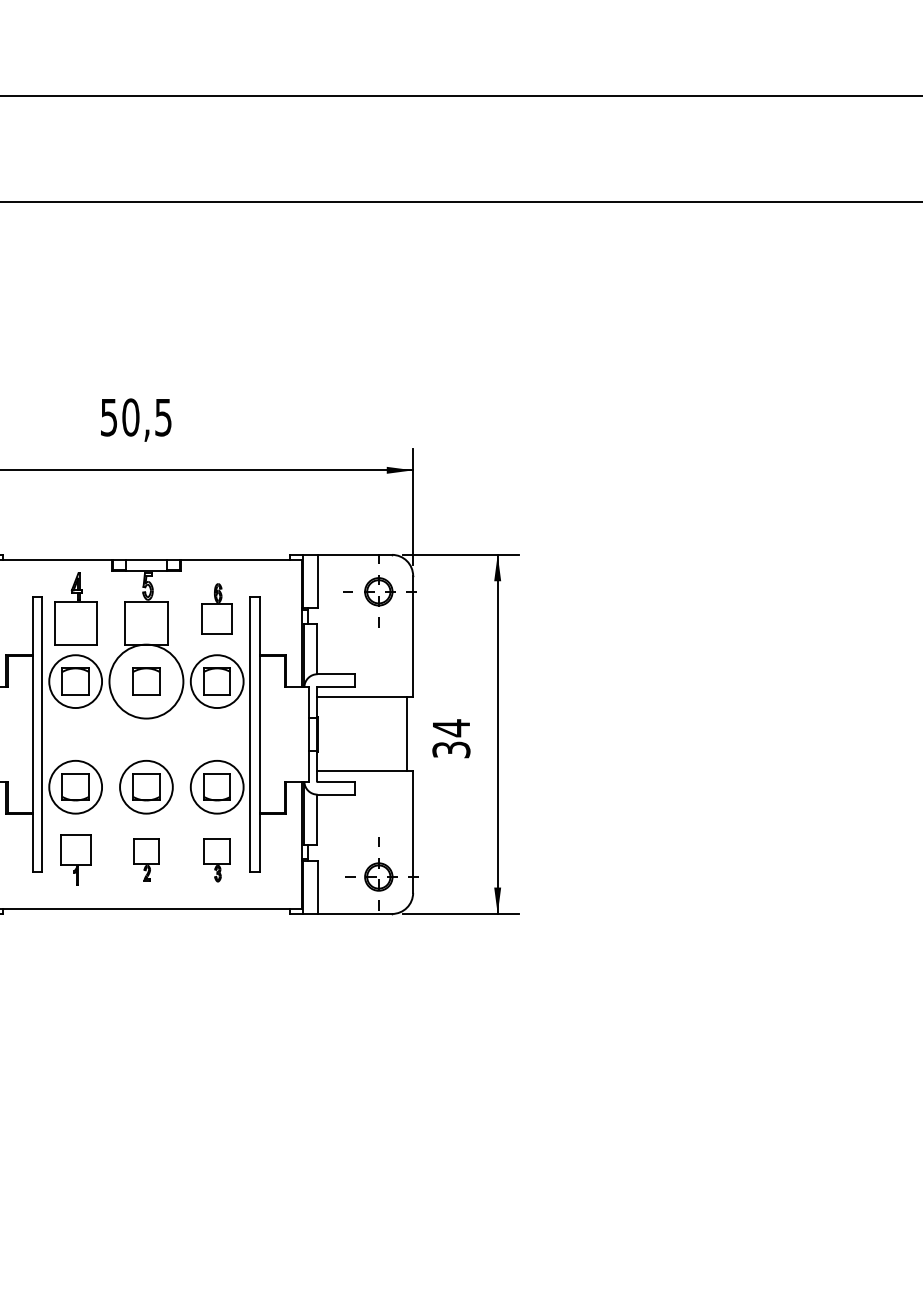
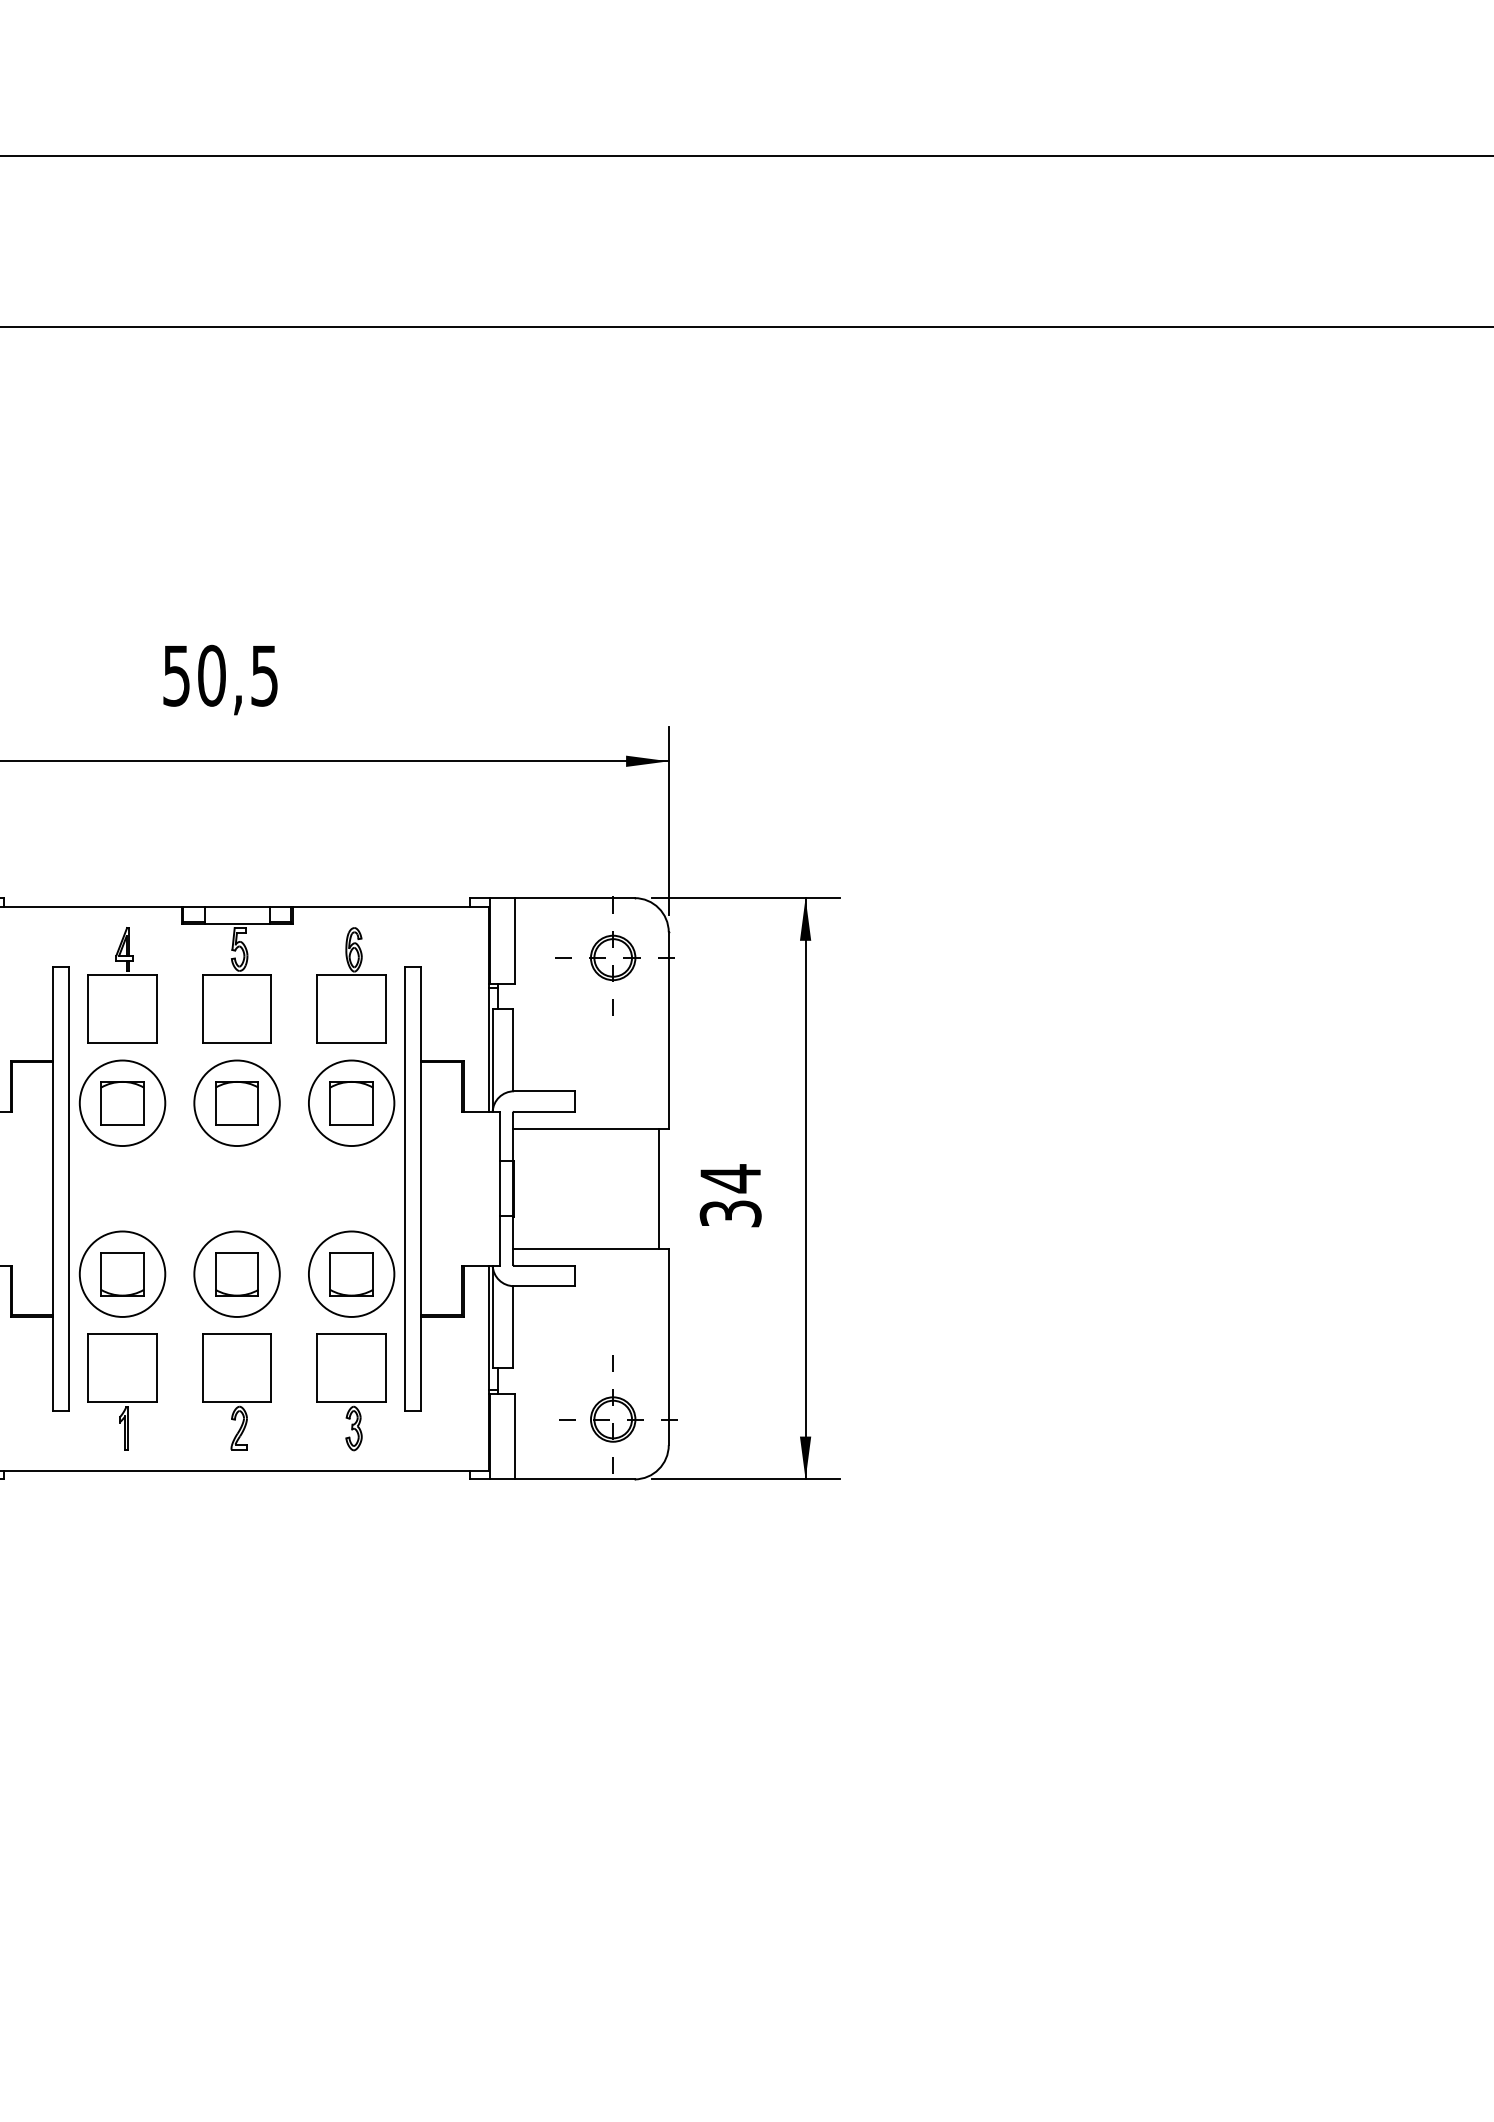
part: (216, 608) -> (350, 984), size x1.43
circle: (146, 681) -> (237, 1103), size x0.71
part: (75, 859) -> (122, 1391), size x1.43
part: (146, 859) -> (237, 1391), size x1.67
part: (216, 859) -> (350, 1391), size x1.67

